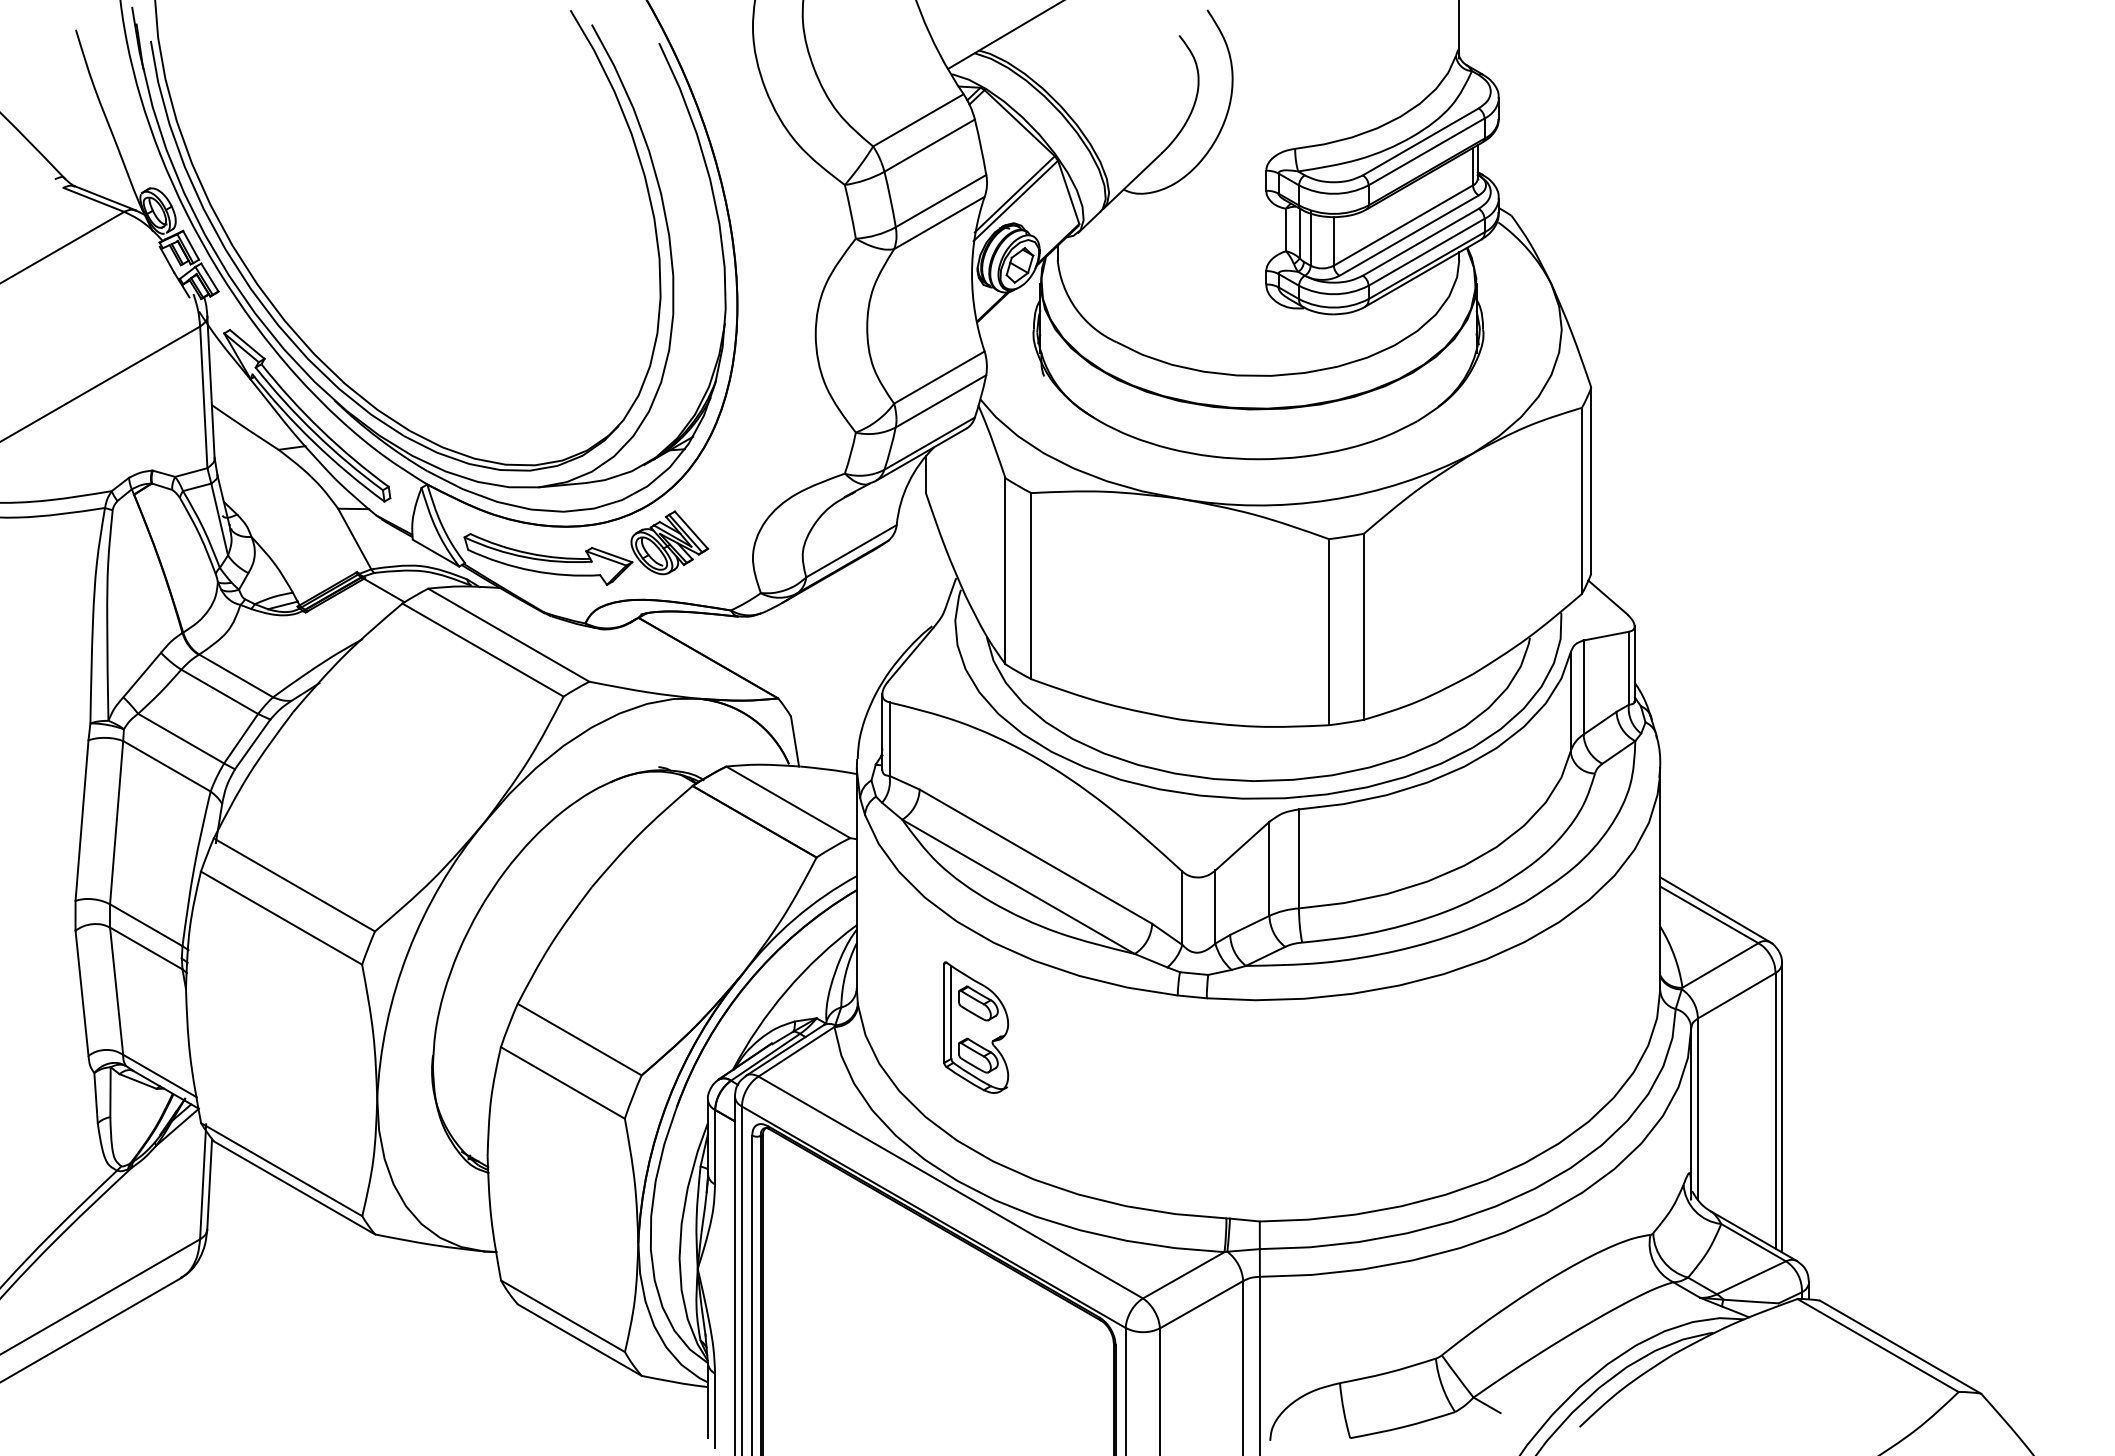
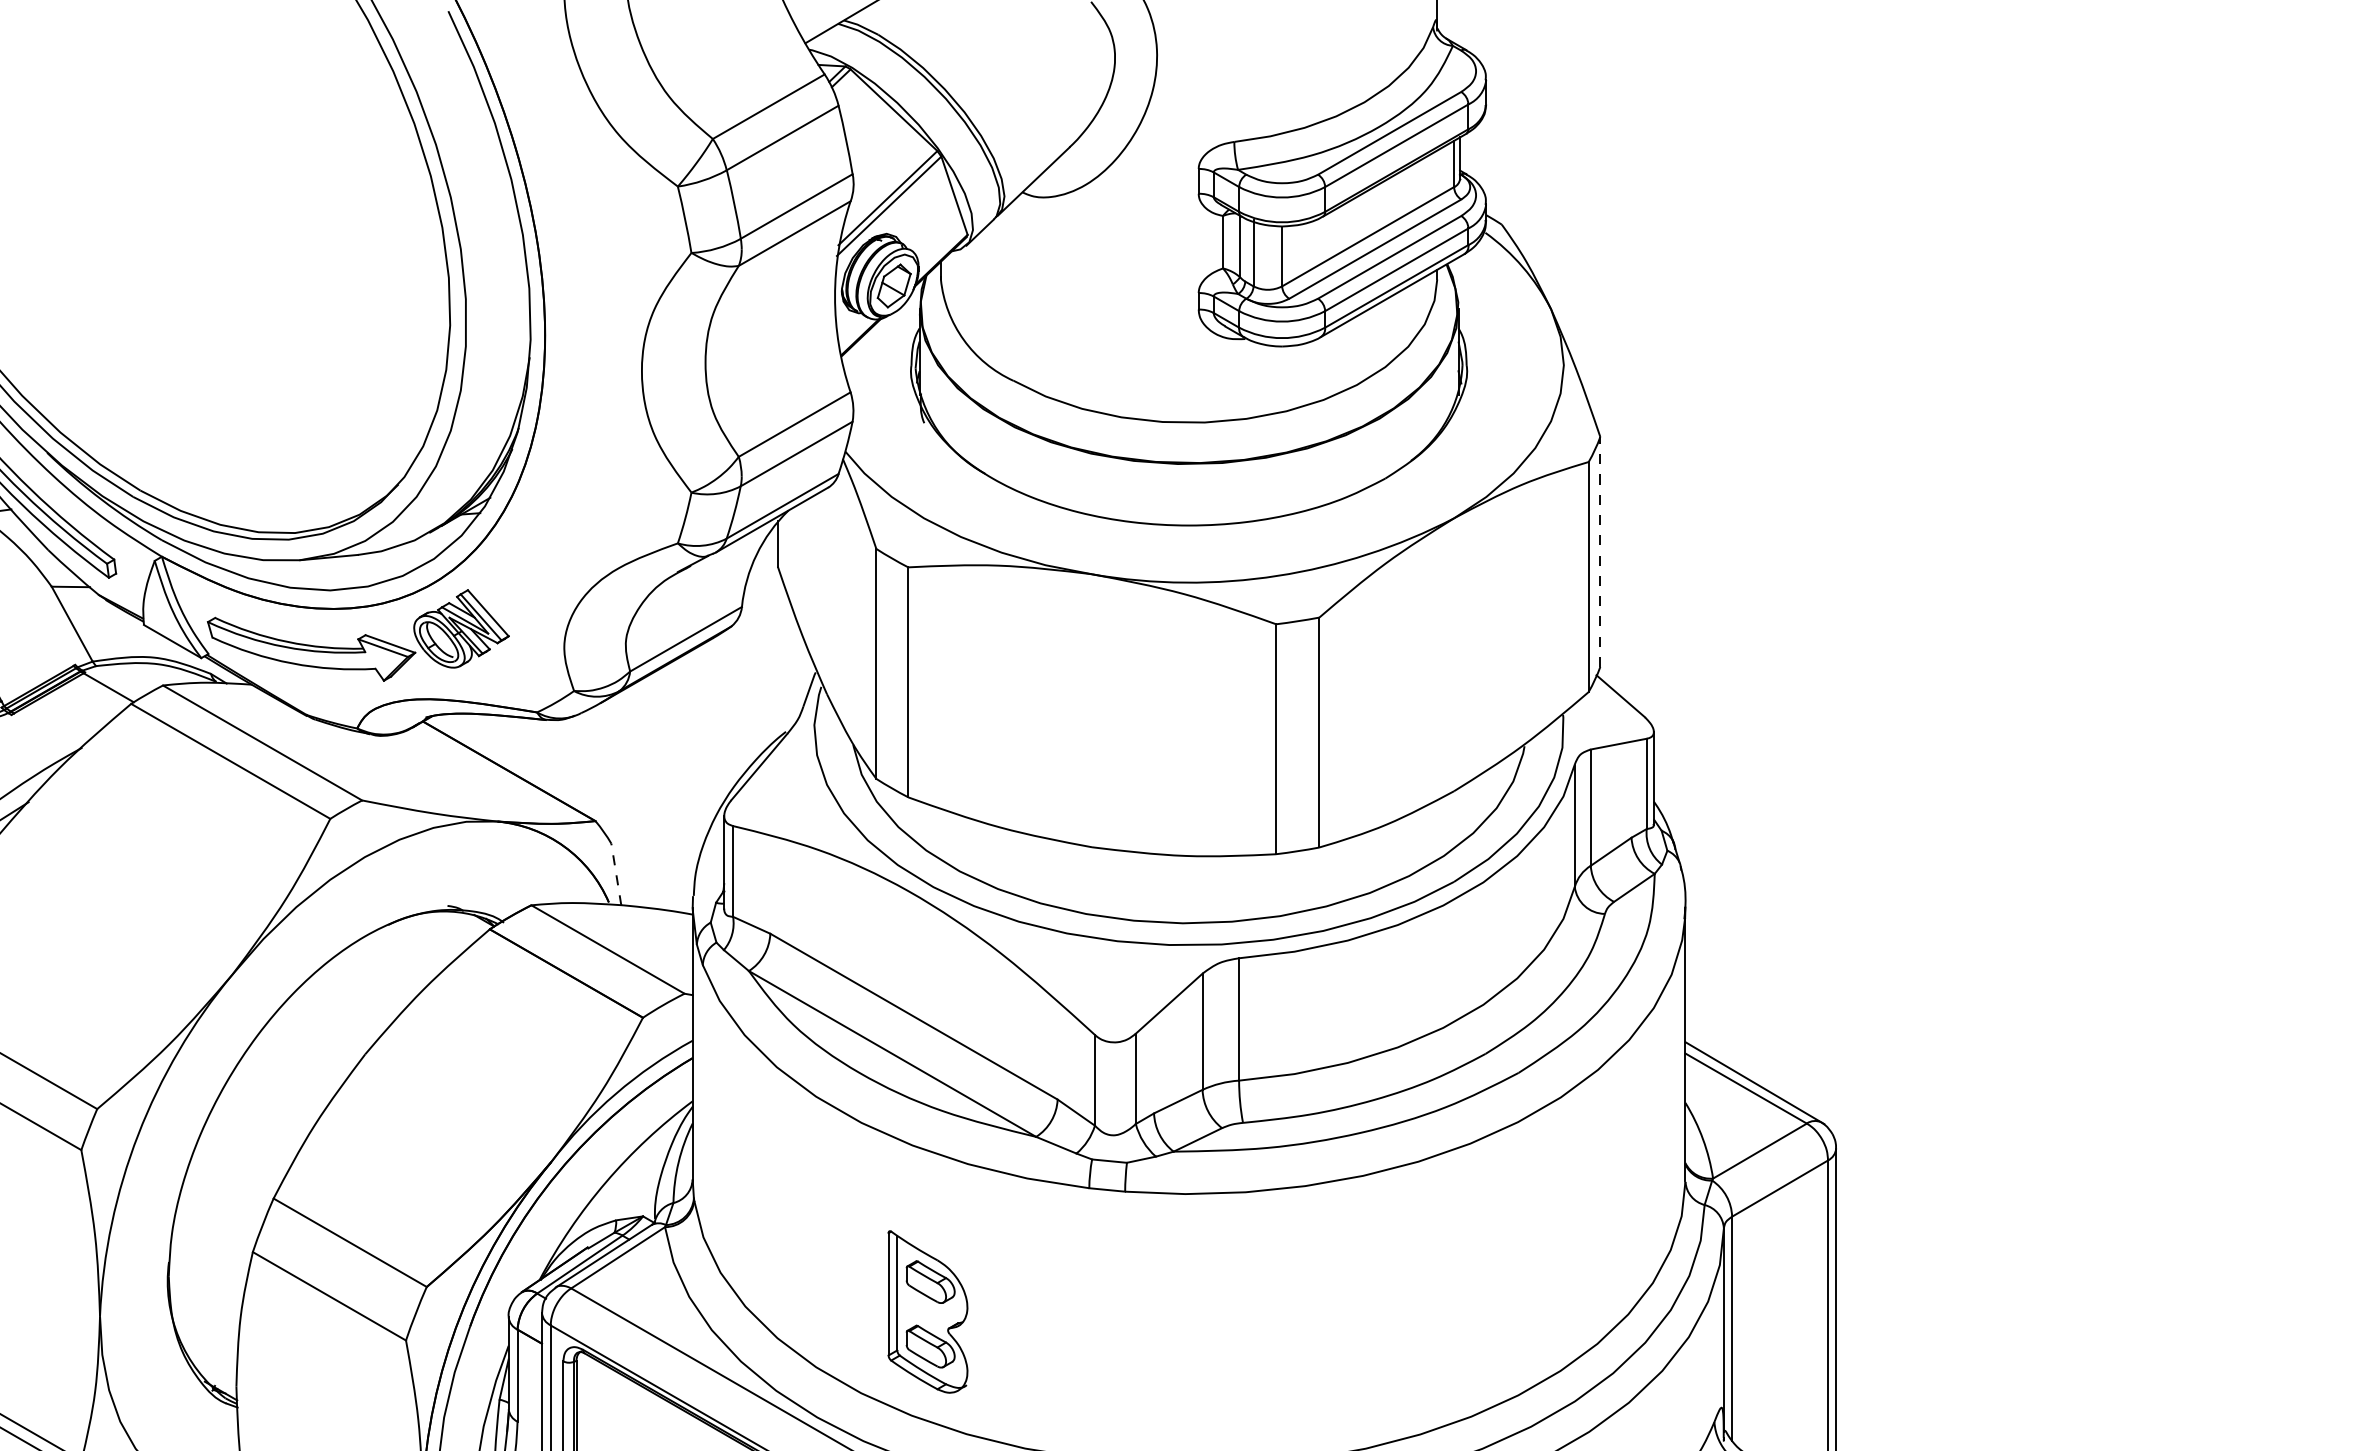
line: (1591, 480) -> (1600, 551), solid -> dashed
line: (794, 741) -> (615, 874), solid -> dashed
part: (976, 1027) -> (928, 1311), moved

